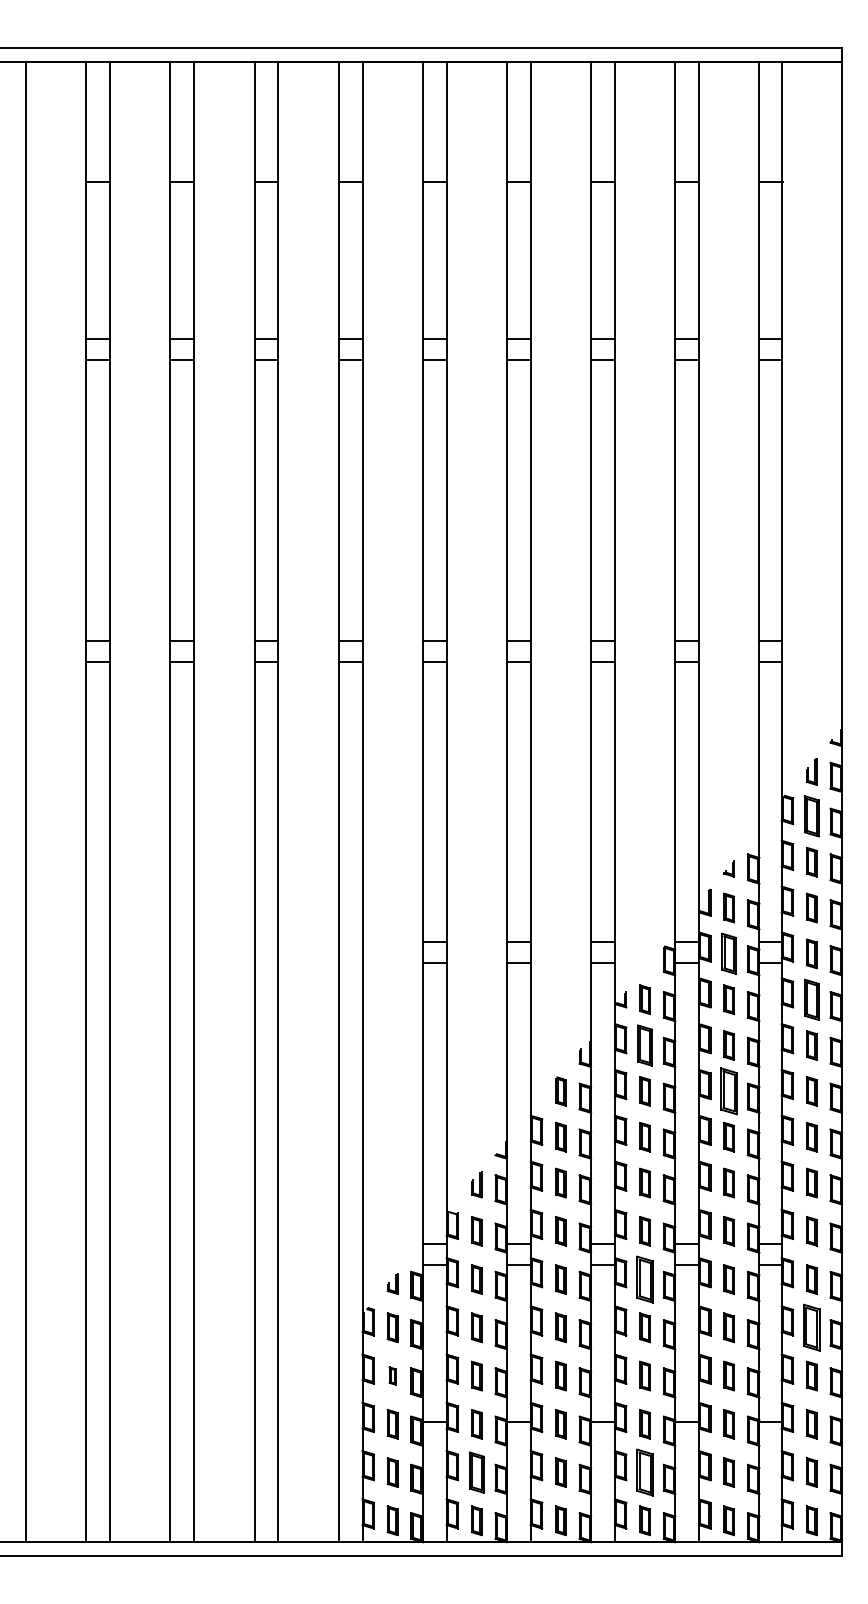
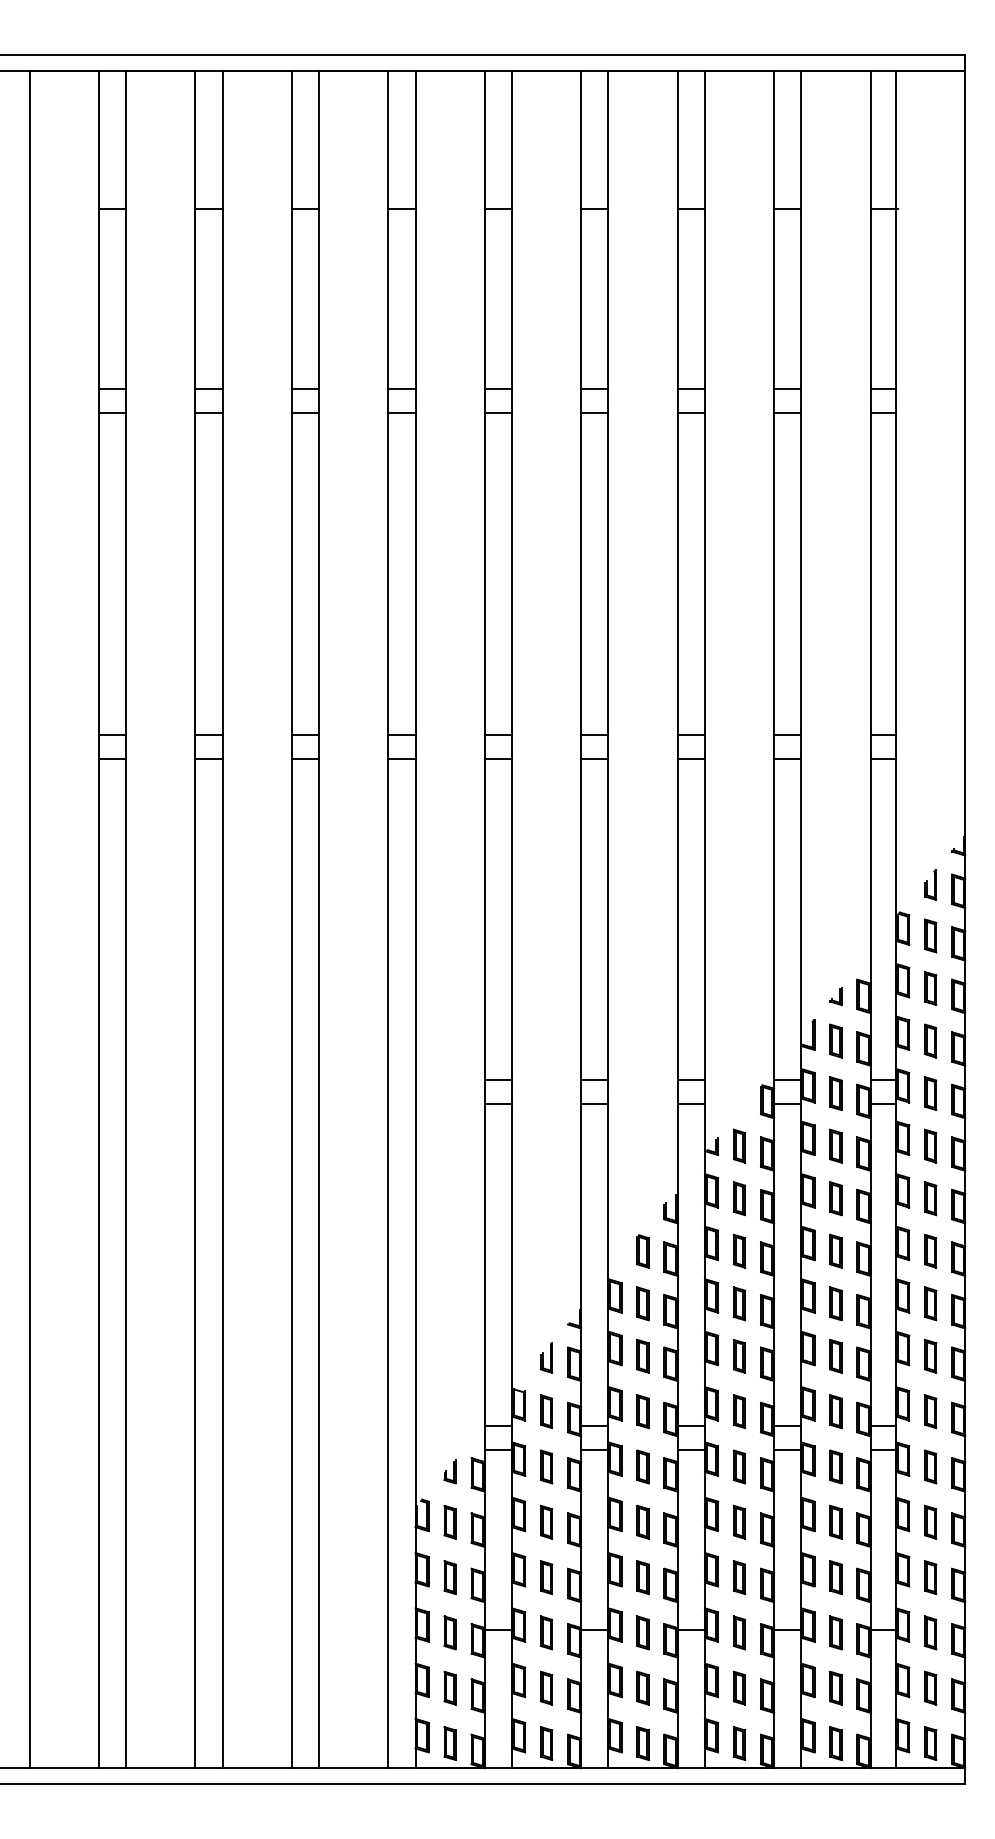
part: (811, 816) -> (930, 936), size x0.71
part: (728, 953) -> (835, 1093), size x0.71
part: (811, 999) -> (930, 1145), size x0.71
part: (644, 1045) -> (738, 1198), size x0.71
part: (729, 1091) -> (836, 1251), size x0.62
part: (644, 1279) -> (738, 1466), size x0.62
part: (811, 1327) -> (930, 1521), size x0.62
part: (392, 1375) -> (449, 1576), size x1.67
part: (476, 1472) -> (546, 1688), size x0.71
part: (644, 1472) -> (738, 1688), size x0.62

